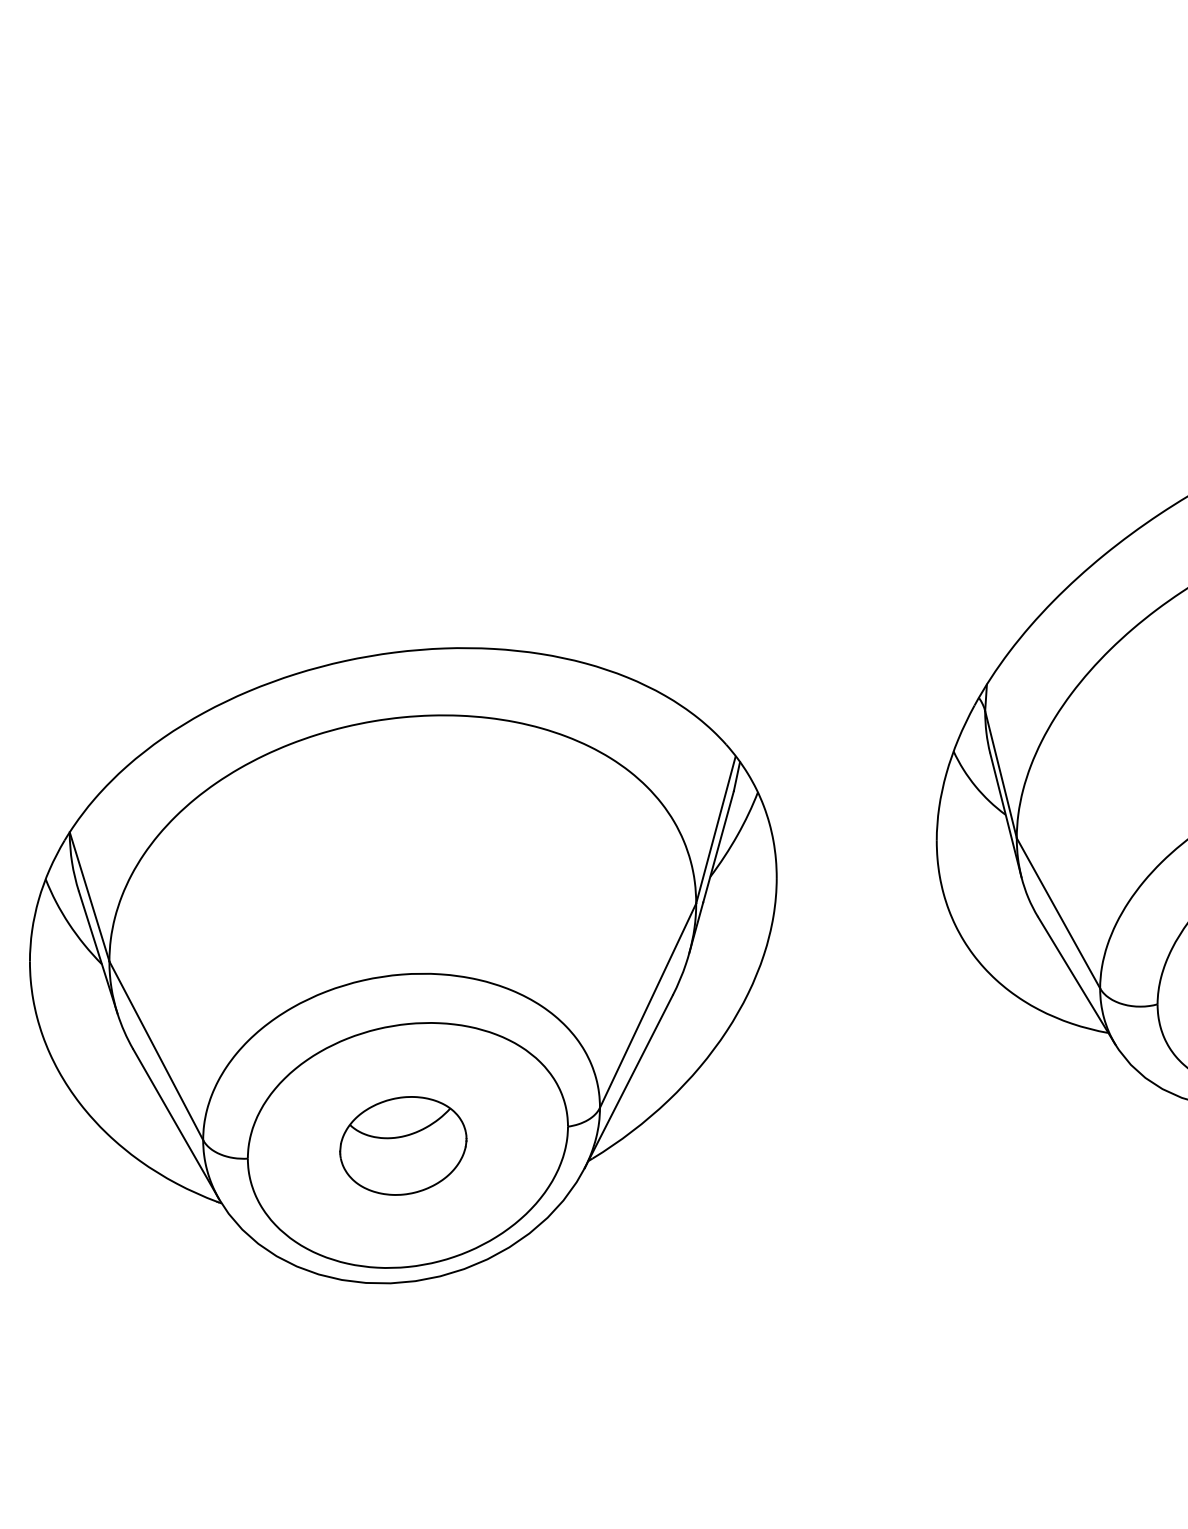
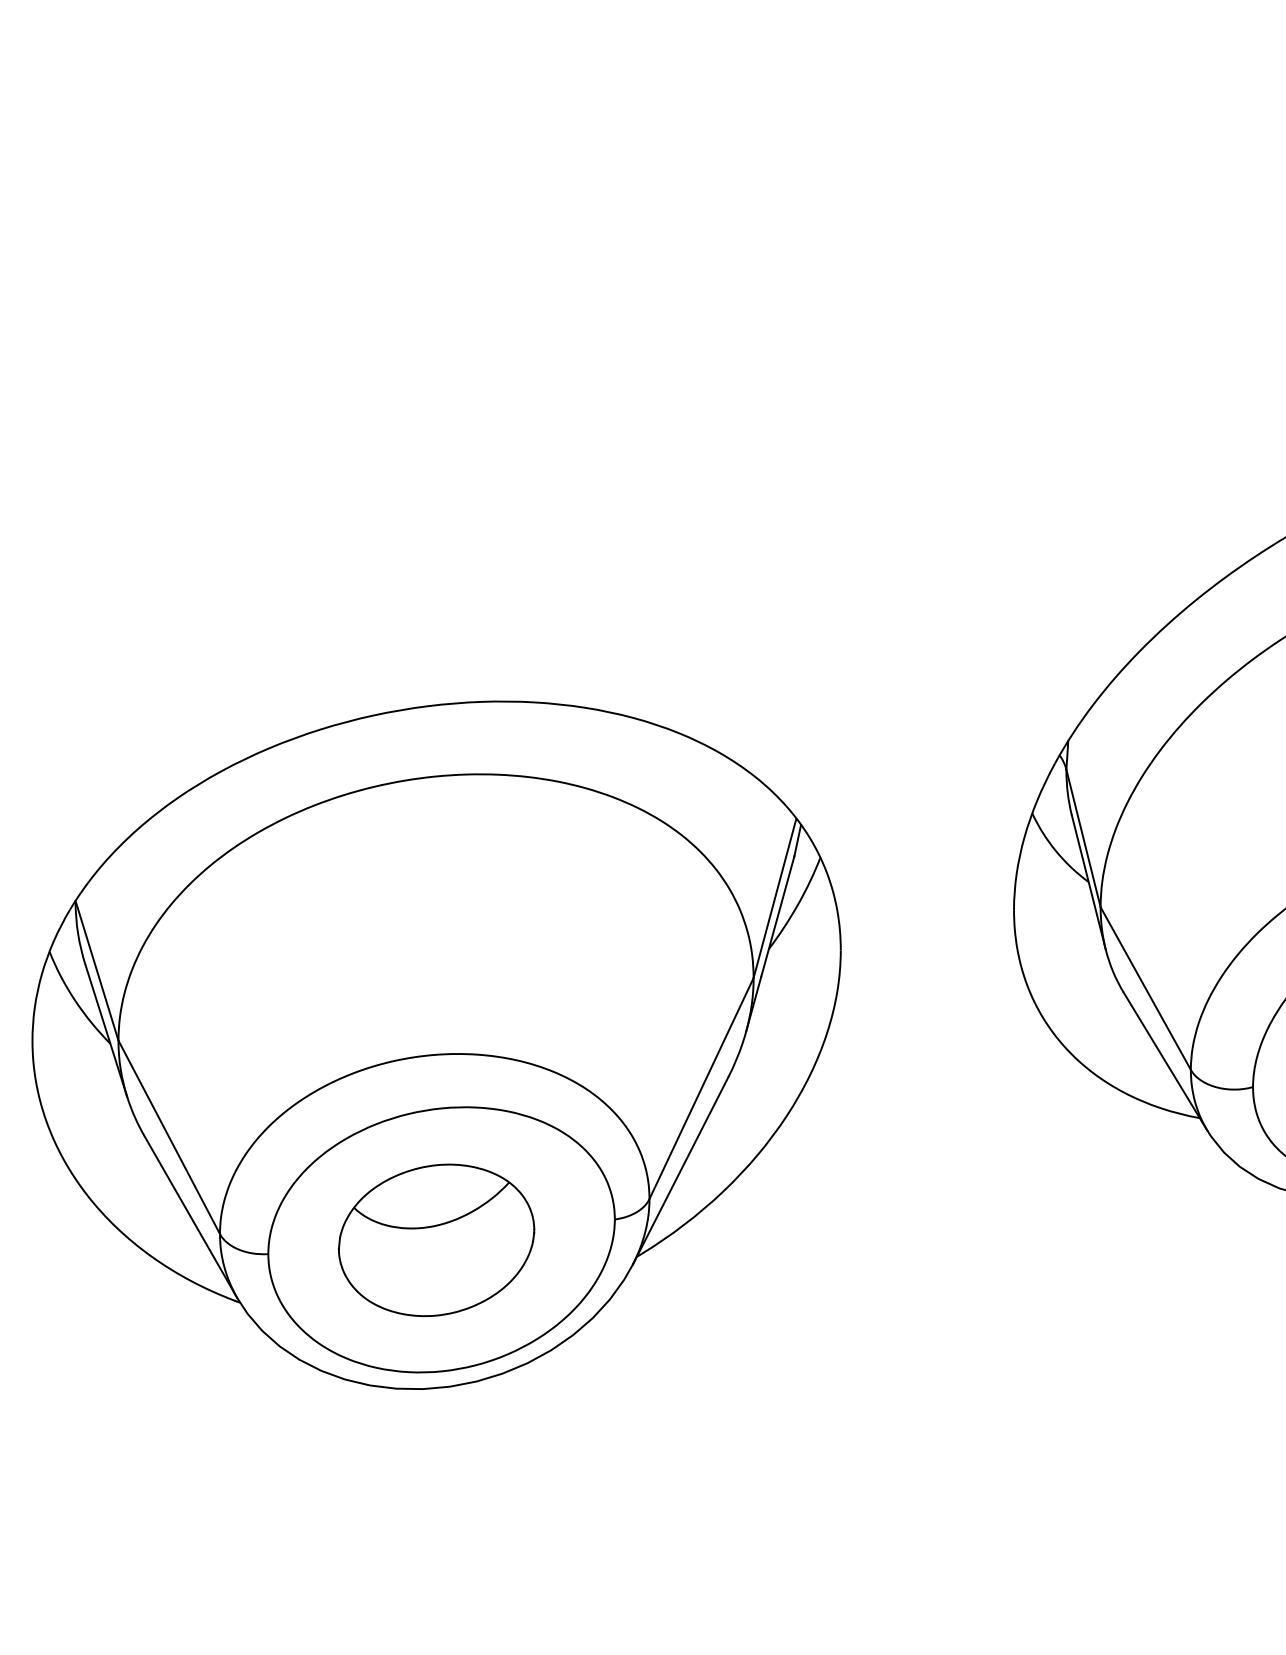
part: (403, 1145) -> (436, 1239), size x1.43

